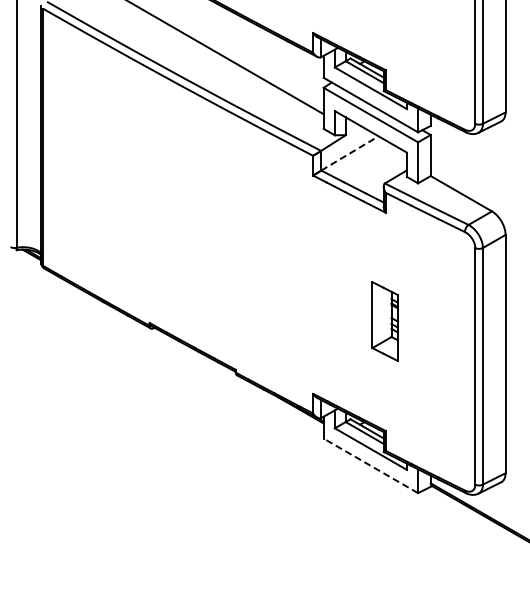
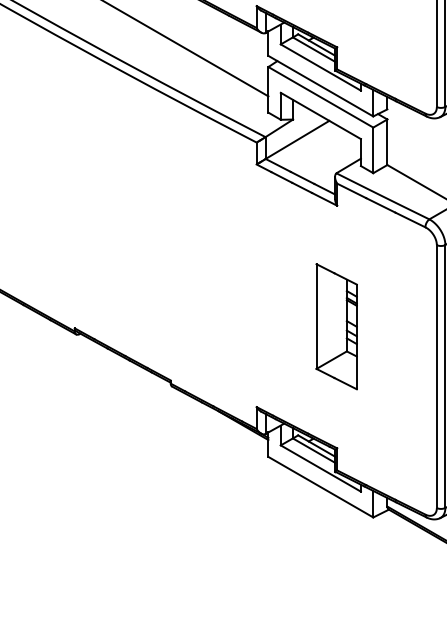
line: (350, 153) -> (298, 139), dashed -> solid
part: (384, 321) -> (335, 326), size x1.43
line: (370, 465) -> (320, 486), dashed -> solid

